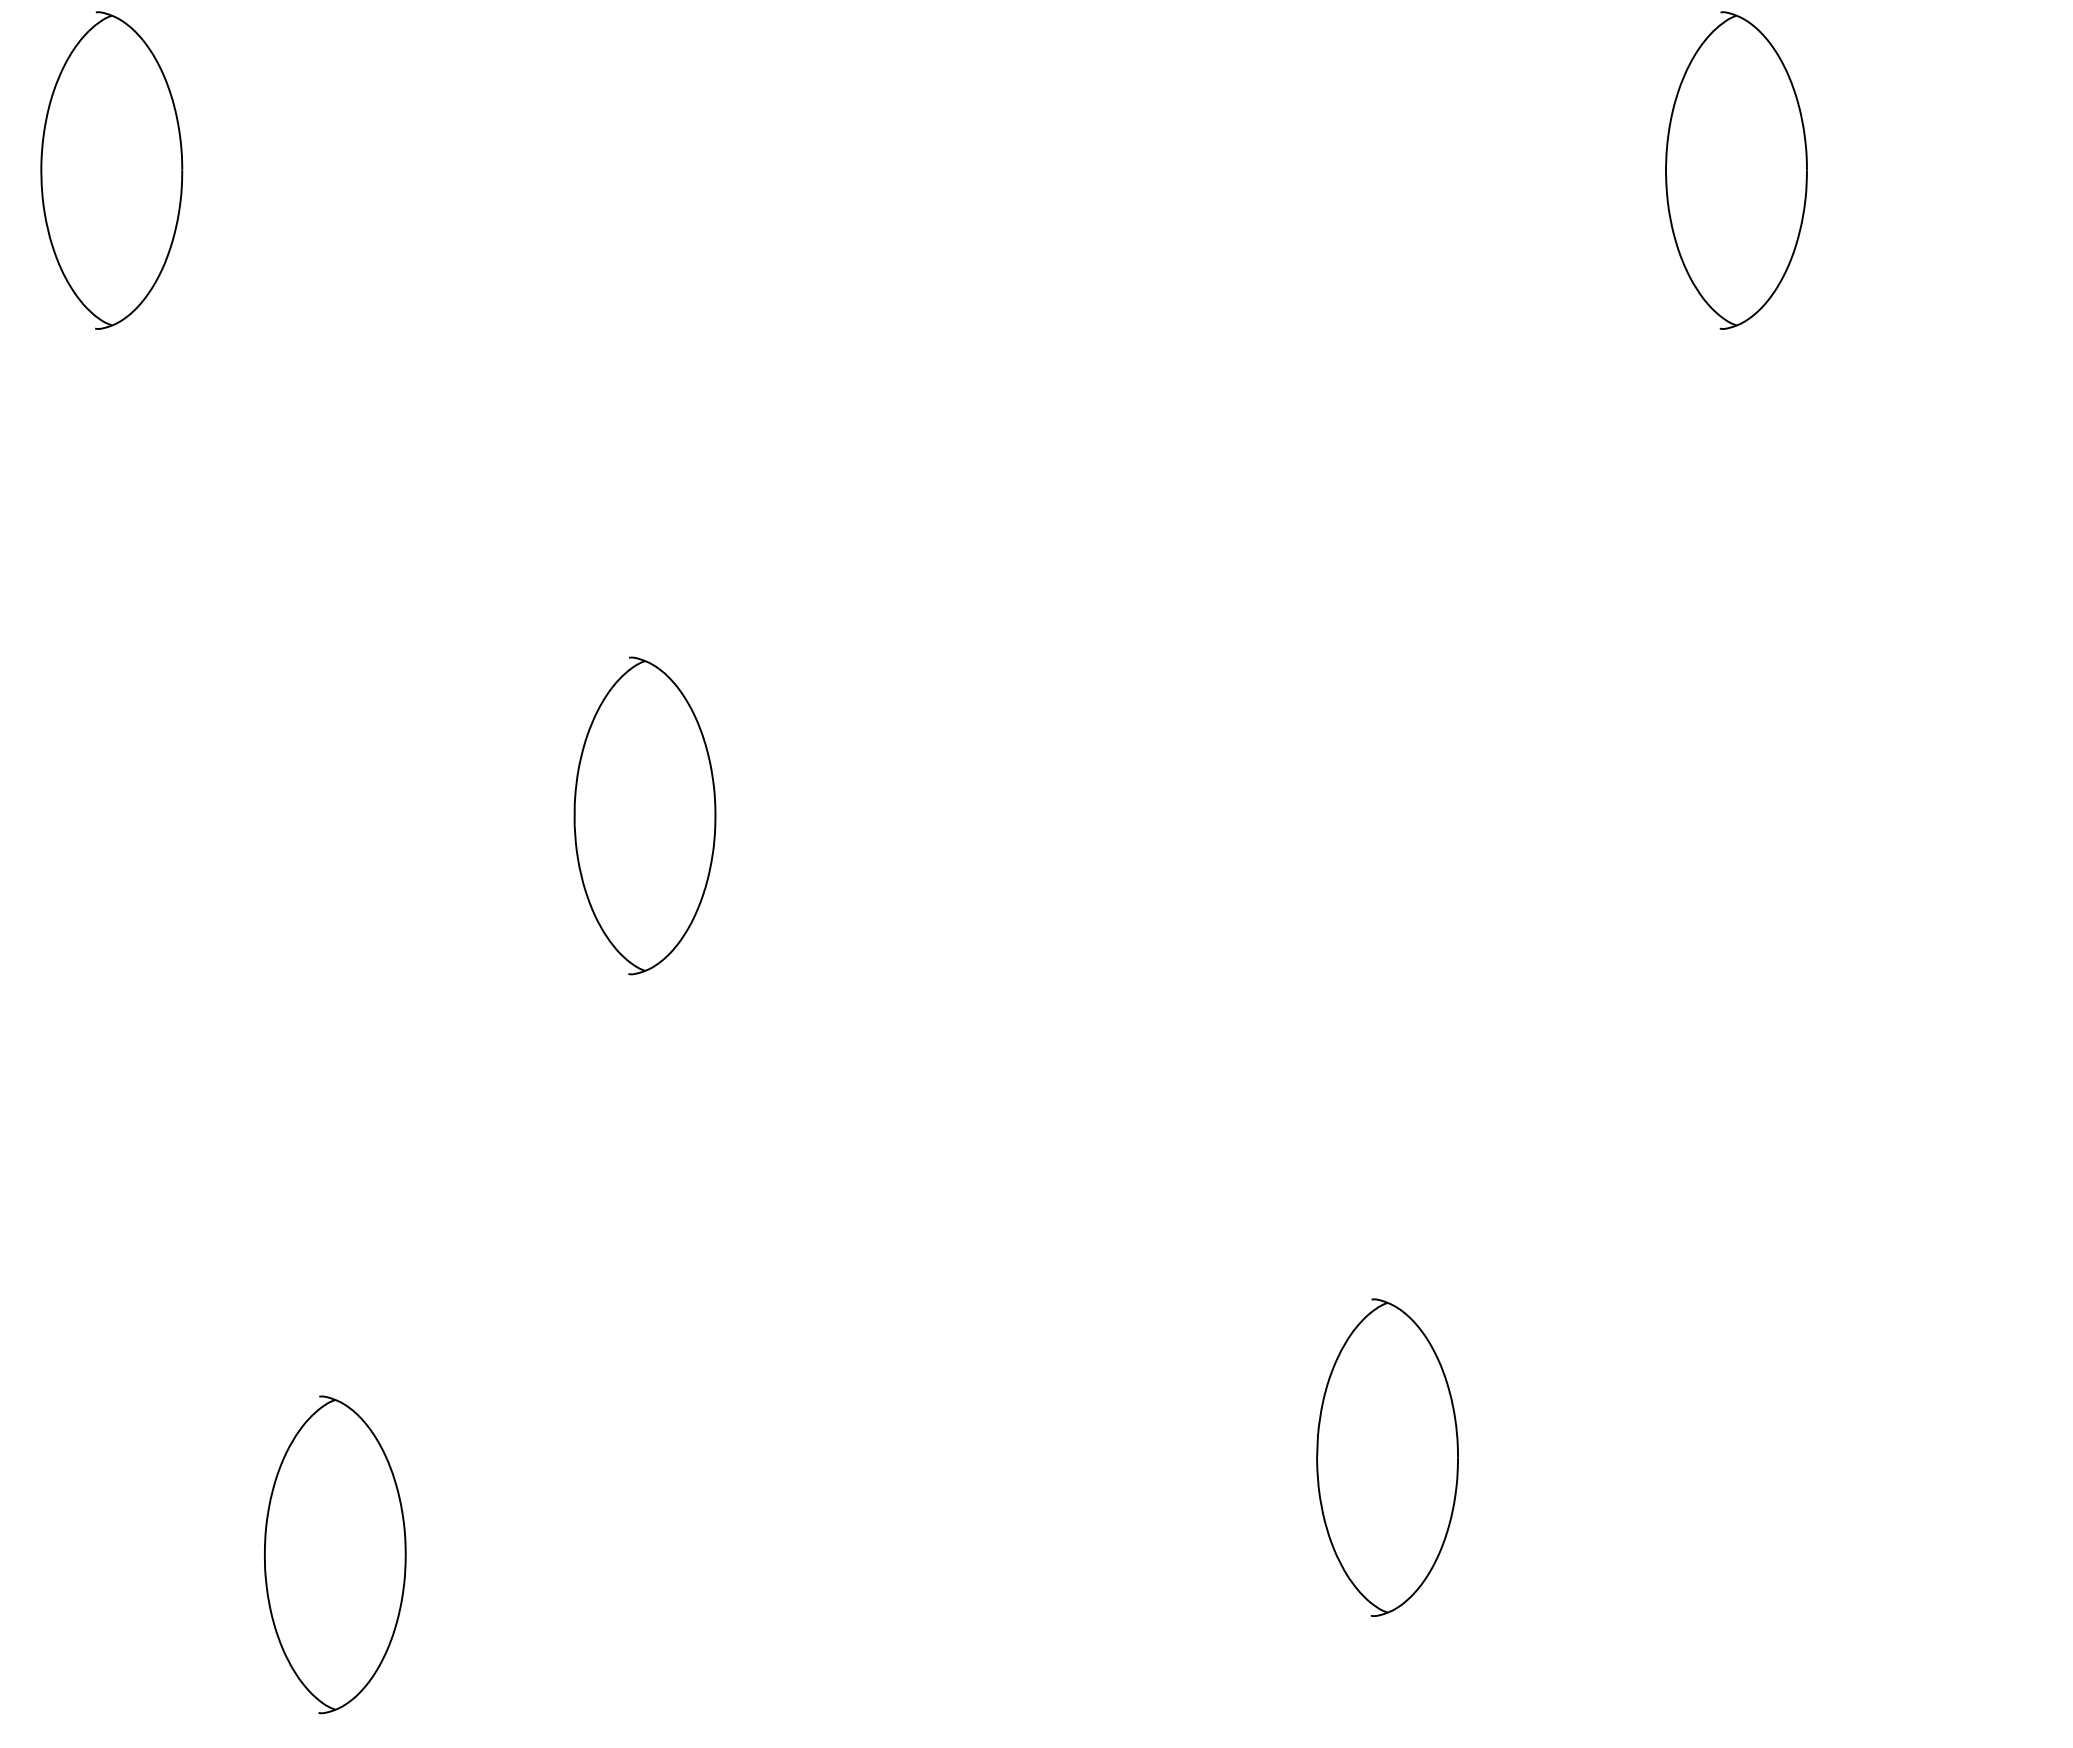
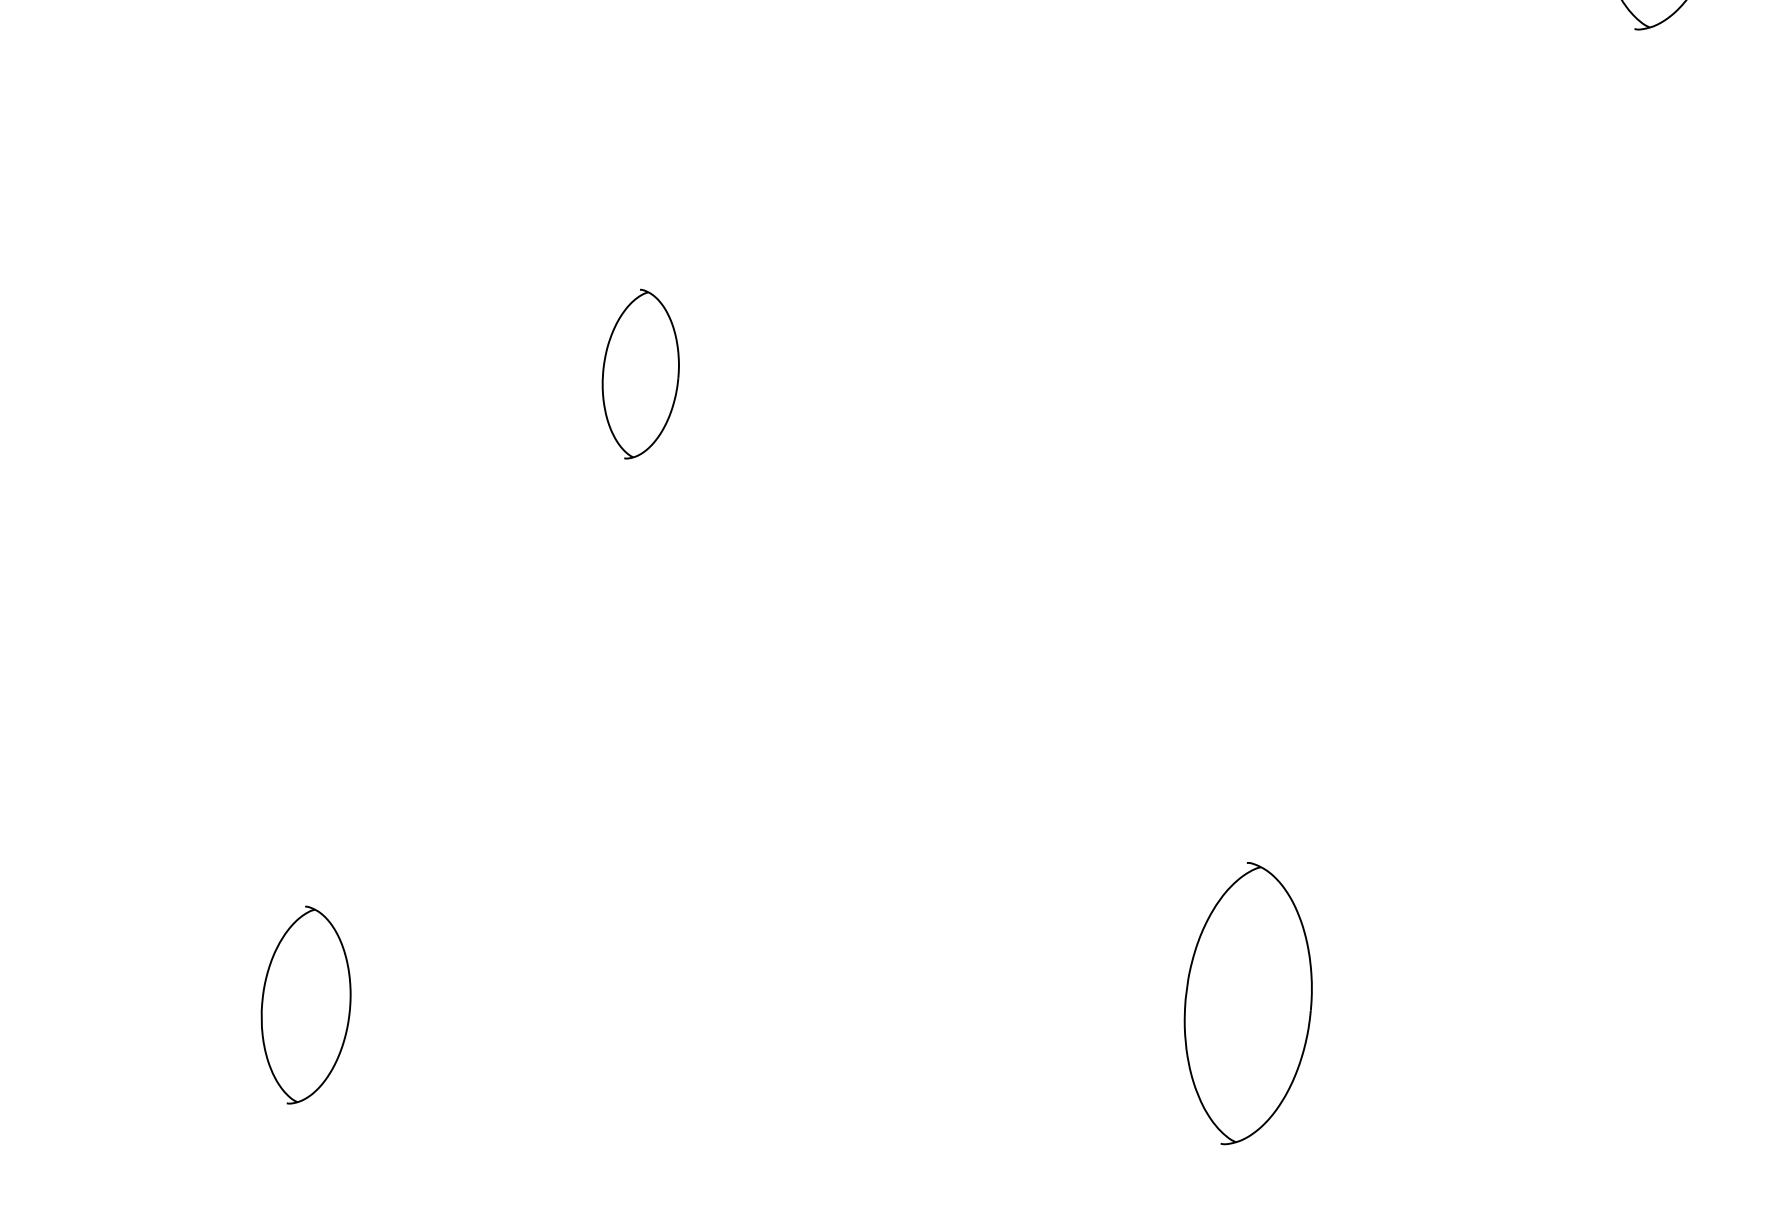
part: (644, 815) -> (640, 374), size x0.6
part: (335, 1554) -> (306, 1005), size x0.7

